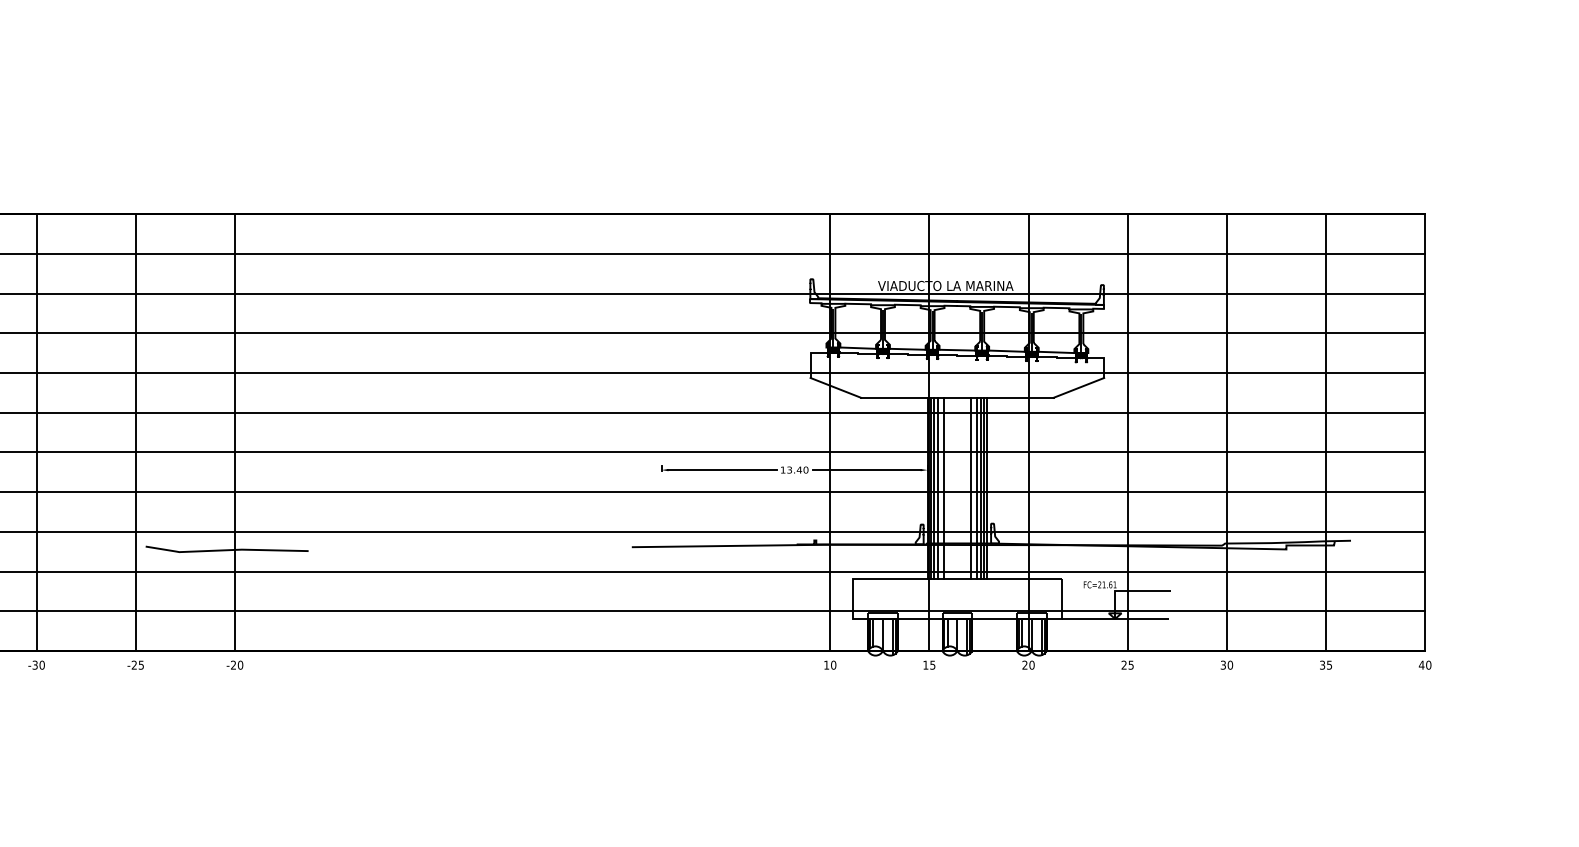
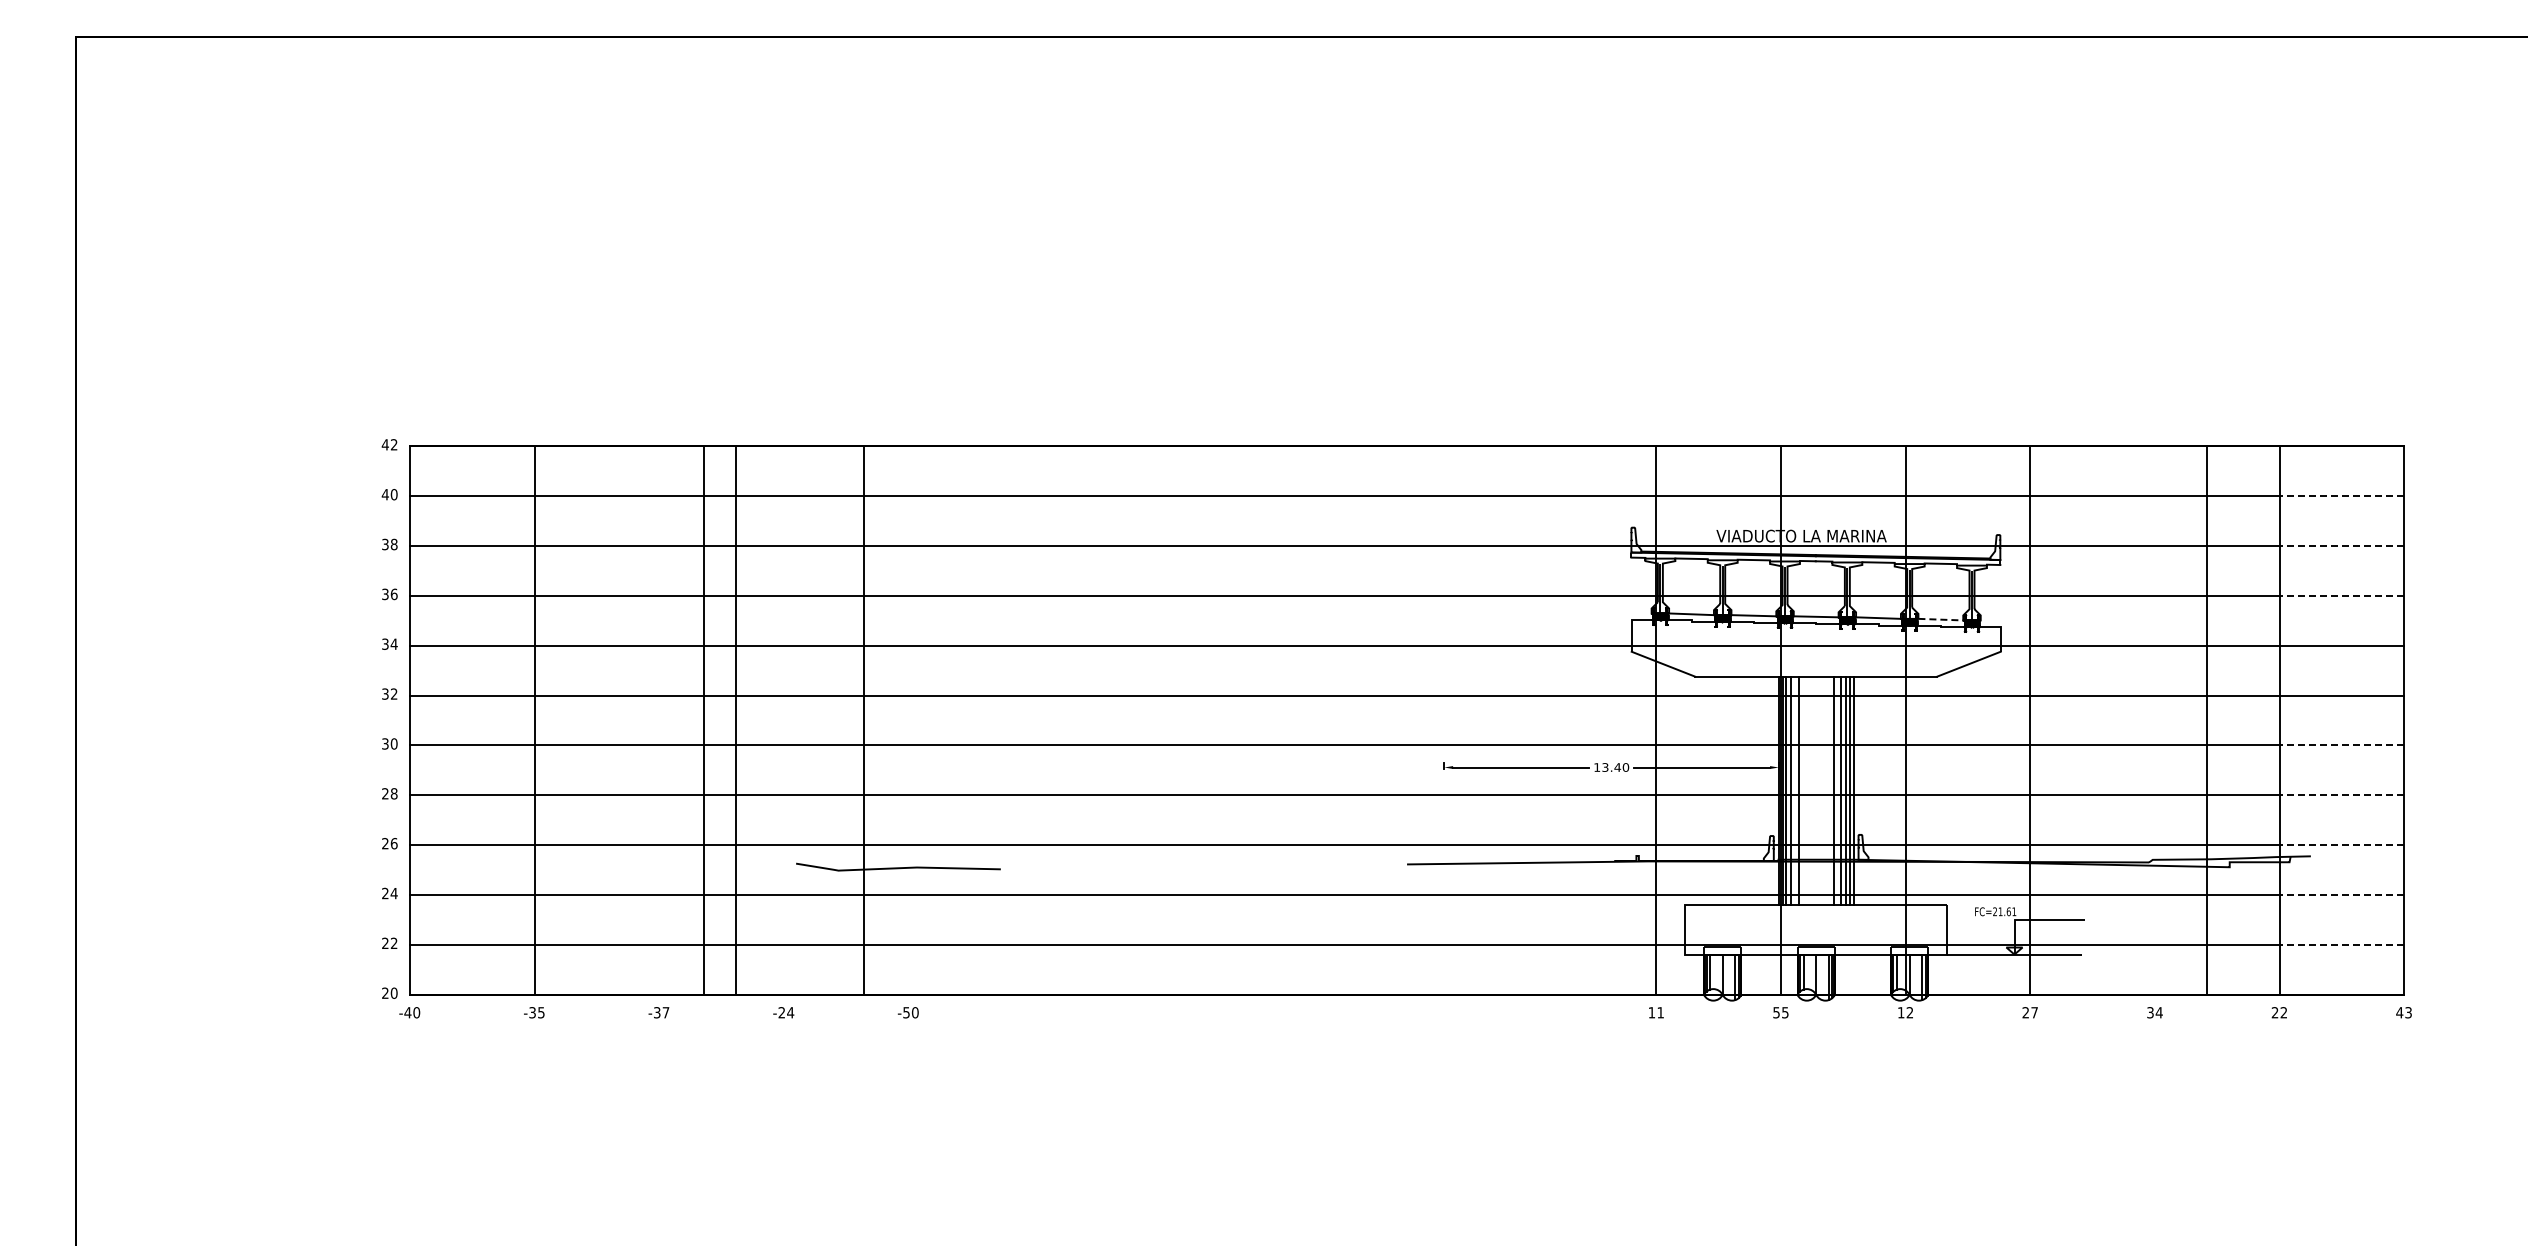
line: (1375, 254) -> (2341, 496), solid -> dashed
line: (1375, 293) -> (2341, 545), solid -> dashed
line: (1375, 333) -> (2341, 595), solid -> dashed
line: (1057, 352) -> (1941, 619), solid -> dashed
line: (37, 432) -> (704, 720), moved
line: (135, 432) -> (735, 720), moved
line: (235, 432) -> (864, 720), moved
line: (1226, 432) -> (2206, 720), moved
line: (1375, 452) -> (2341, 745), solid -> dashed
line: (1375, 492) -> (2341, 795), solid -> dashed
line: (1375, 532) -> (2341, 845), solid -> dashed
line: (1375, 571) -> (2341, 894), solid -> dashed
line: (1375, 610) -> (2341, 944), solid -> dashed
text: (41, 665) -> (665, 1012), -30 -> -37
text: (141, 665) -> (790, 1012), -25 -> -24
text: (233, 665) -> (906, 1012), -20 -> -50
text: (833, 665) -> (1660, 1012), 10 -> 11
text: (925, 665) -> (1776, 1012), 15 -> 55
text: (1028, 665) -> (1905, 1012), 20 -> 12
text: (1131, 665) -> (2034, 1012), 25 -> 27
text: (1229, 665) -> (2158, 1012), 30 -> 34
text: (1326, 665) -> (2279, 1012), 35 -> 22
text: (1428, 665) -> (2408, 1012), 40 -> 43

